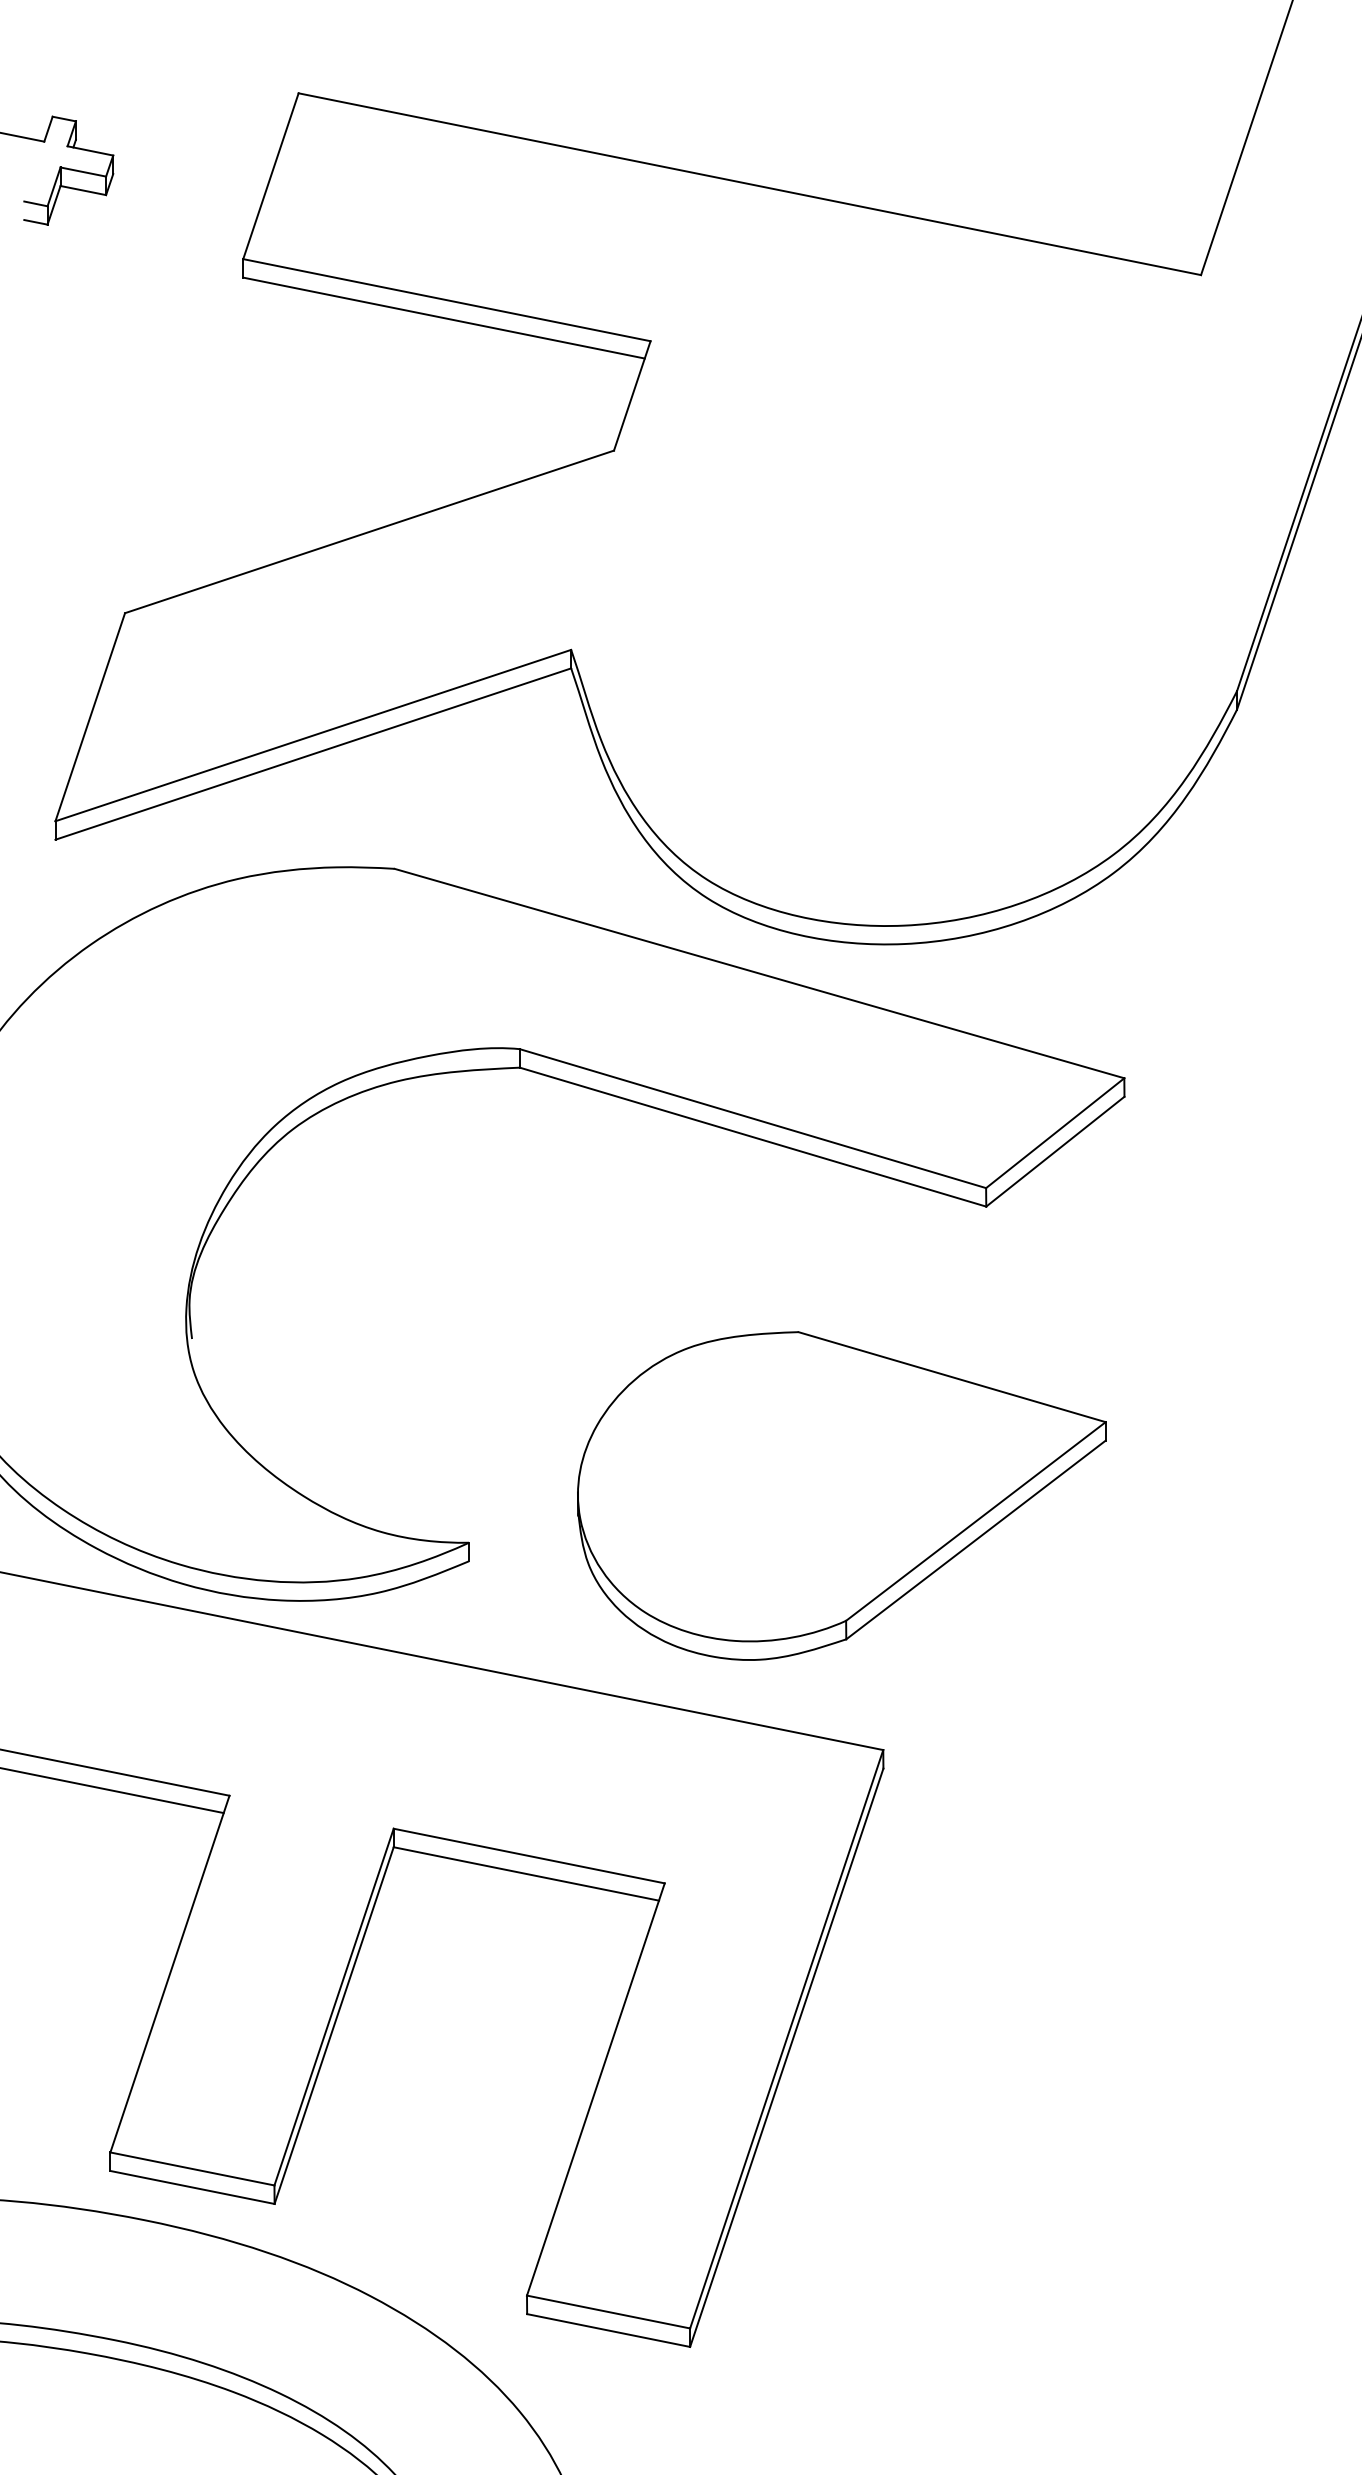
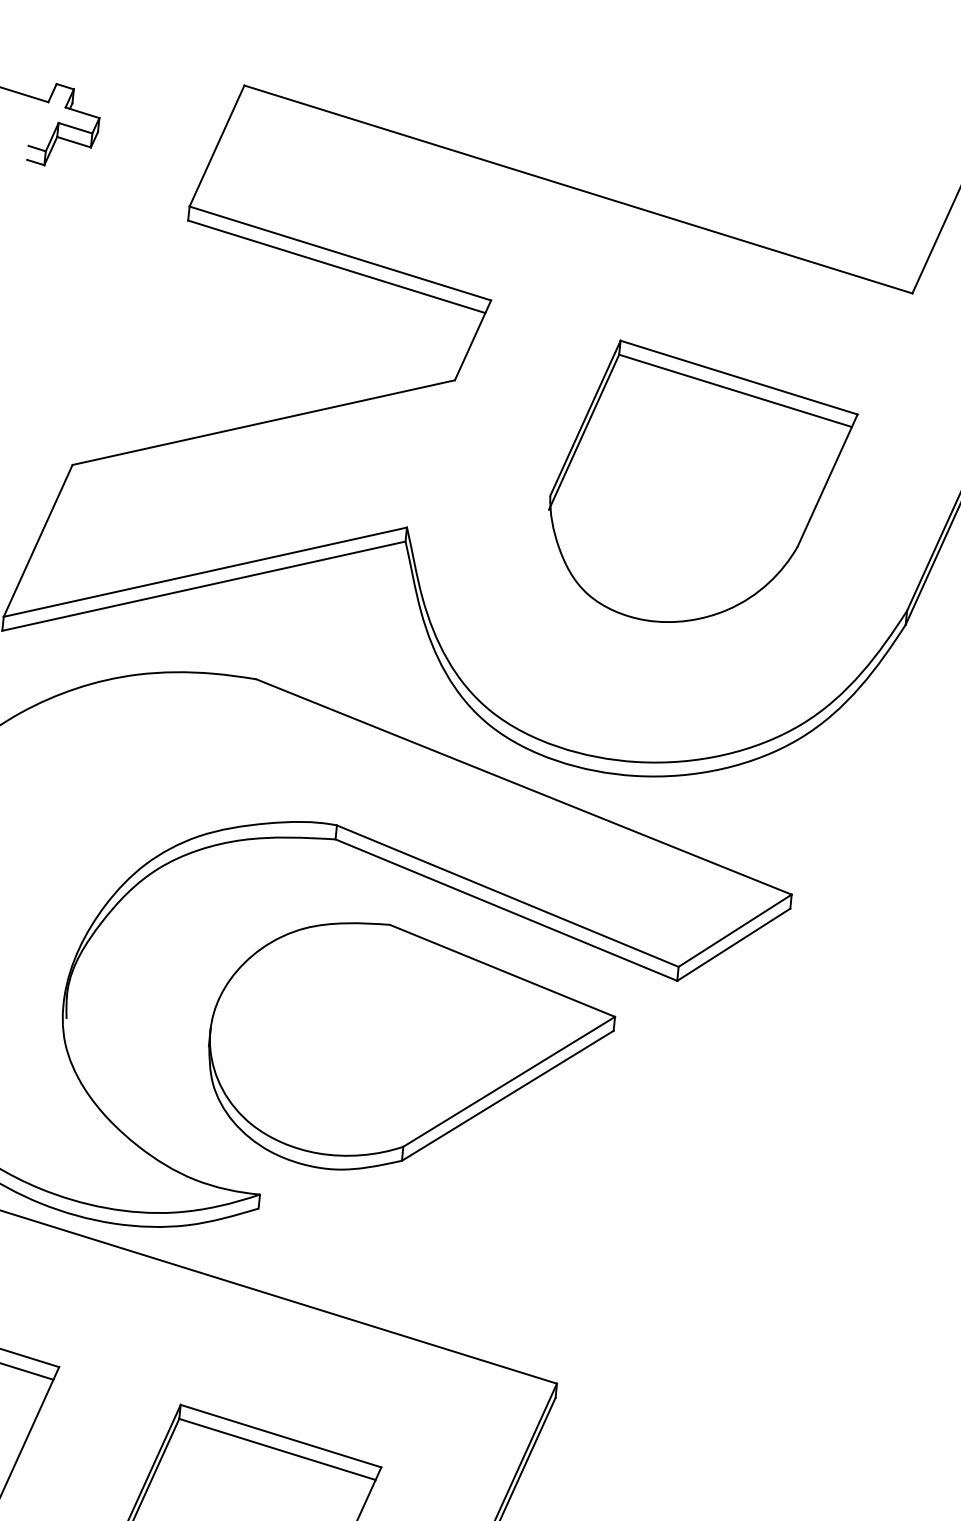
part: (949, 557) -> (700, 487), added
part: (841, 1495) -> (409, 1051), moved

